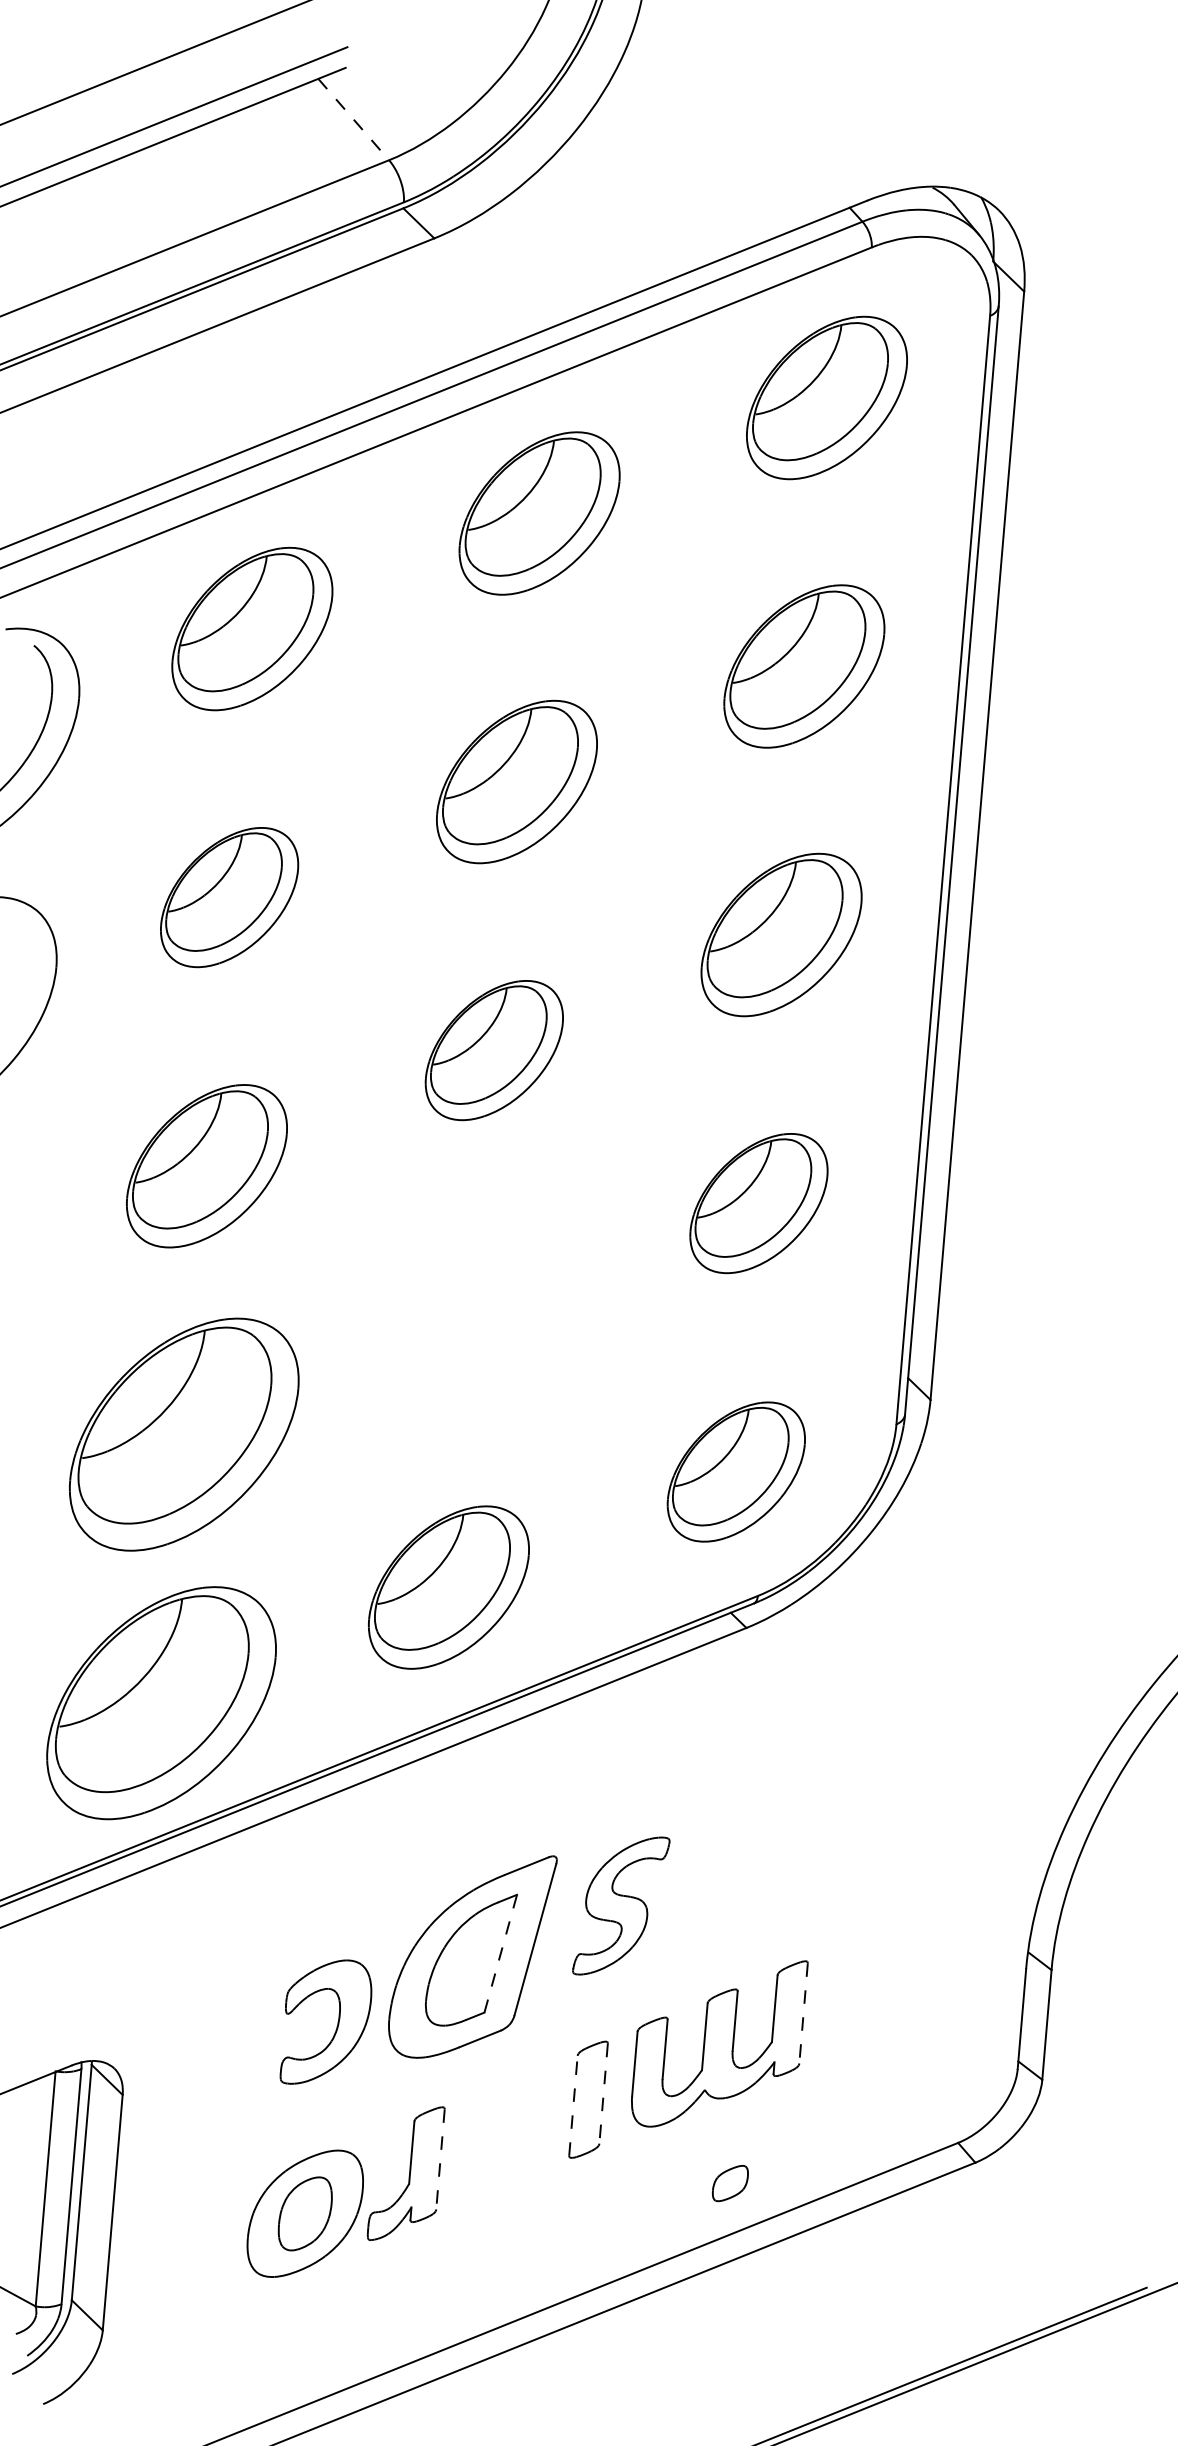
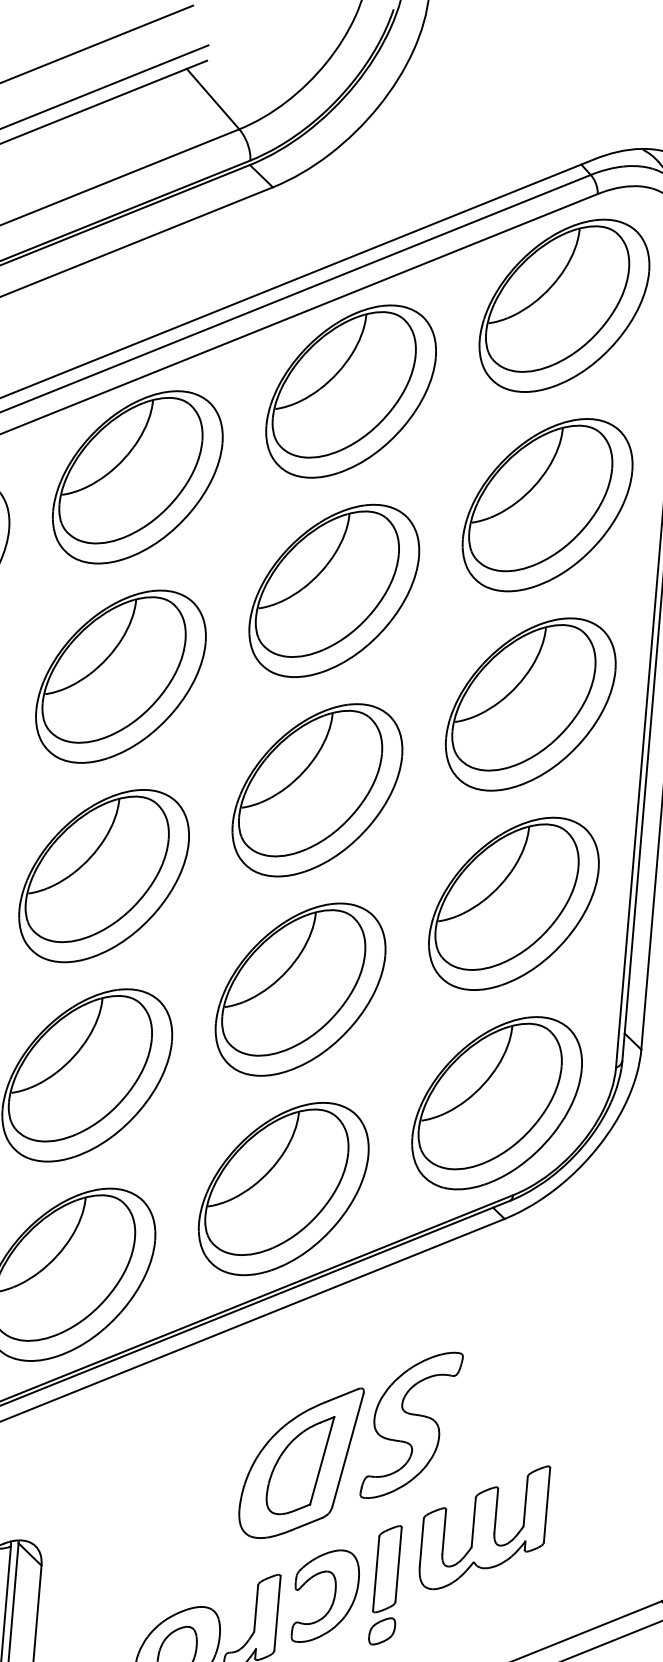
line: (353, 119) -> (212, 99), dashed -> solid
part: (826, 397) -> (564, 305), size x1.43
part: (539, 513) -> (351, 391), size x1.43
part: (252, 628) -> (137, 476), size x1.43
part: (804, 666) -> (547, 505), size x1.43
part: (516, 781) -> (333, 590), size x1.43
part: (229, 897) -> (120, 676), size x1.67
part: (781, 934) -> (530, 704), size x1.43
part: (494, 1050) -> (317, 790), size x1.67
part: (206, 1166) -> (103, 876), size x1.43
part: (758, 1203) -> (513, 903), size x1.67
part: (471, 1319) -> (300, 989), added
part: (736, 1471) -> (497, 1102), size x1.67
part: (448, 1587) -> (283, 1188), size x1.43
part: (621, 1905) -> (411, 1424), size x1.43
line: (500, 1953) -> (322, 1460), dashed -> solid
line: (803, 2013) -> (547, 1505), dashed -> solid
part: (337, 2021) -> (333, 1595), moved
line: (603, 2094) -> (398, 1565), dashed -> solid
line: (573, 2105) -> (376, 1573), dashed -> solid
line: (440, 2159) -> (277, 1613), dashed -> solid
part: (730, 2183) -> (382, 1631), moved

